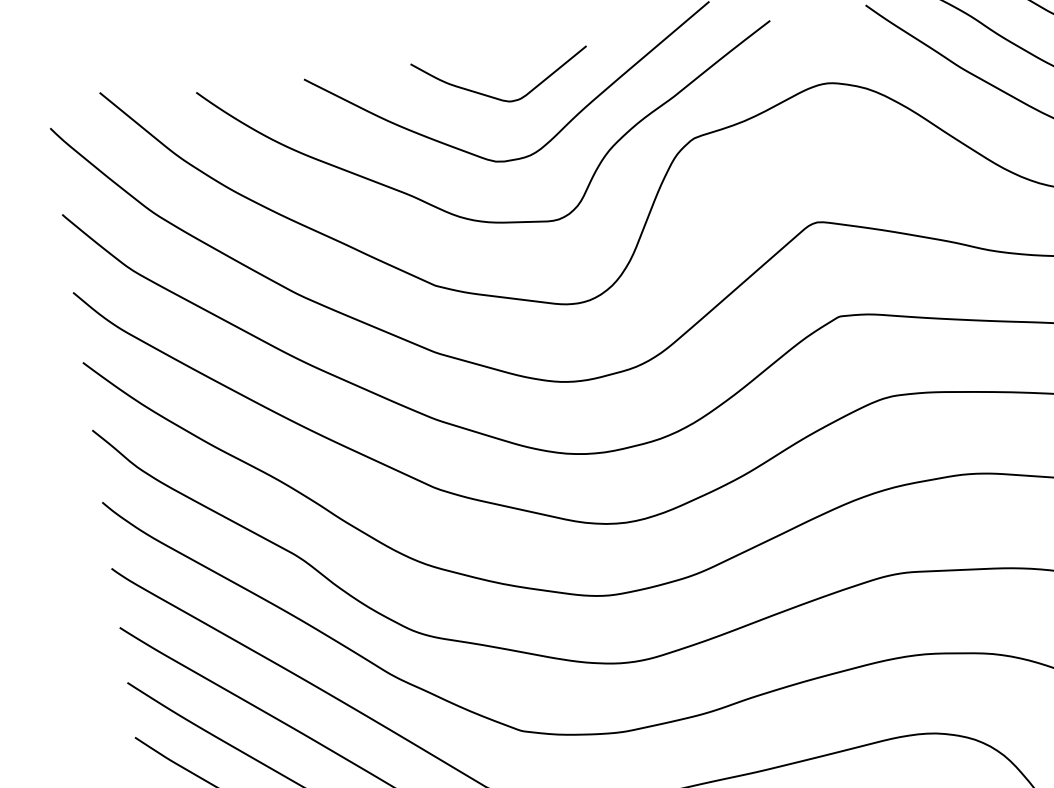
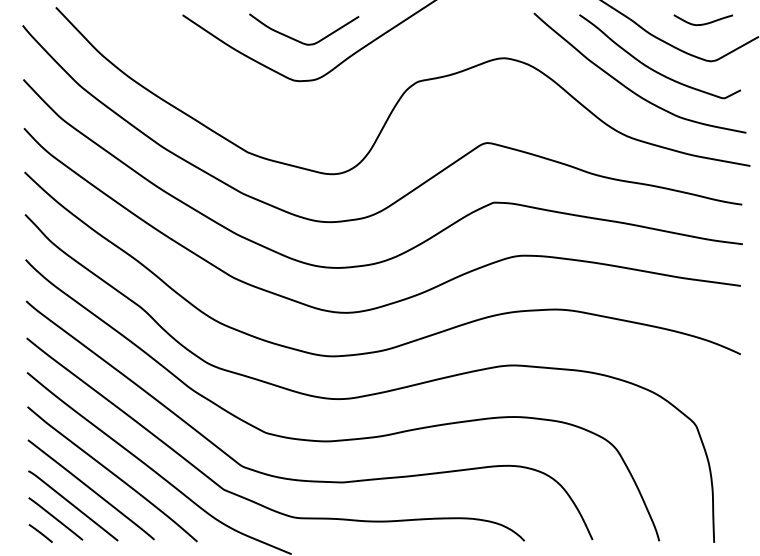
curve: (483, 219) -> (282, 115), removed

